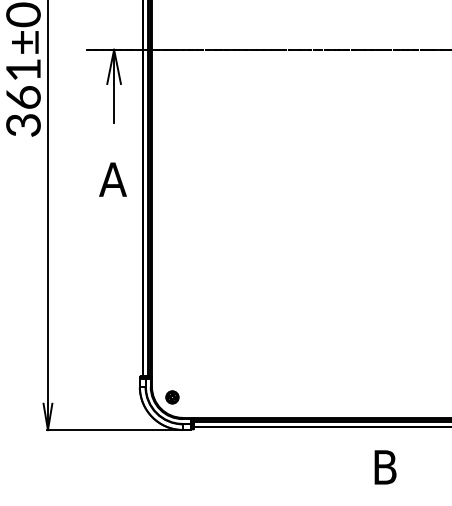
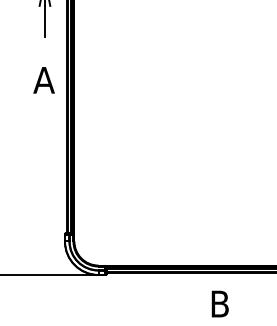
part: (172, 397) -> (90, 249), removed
text: (385, 467) -> (220, 304), moved

